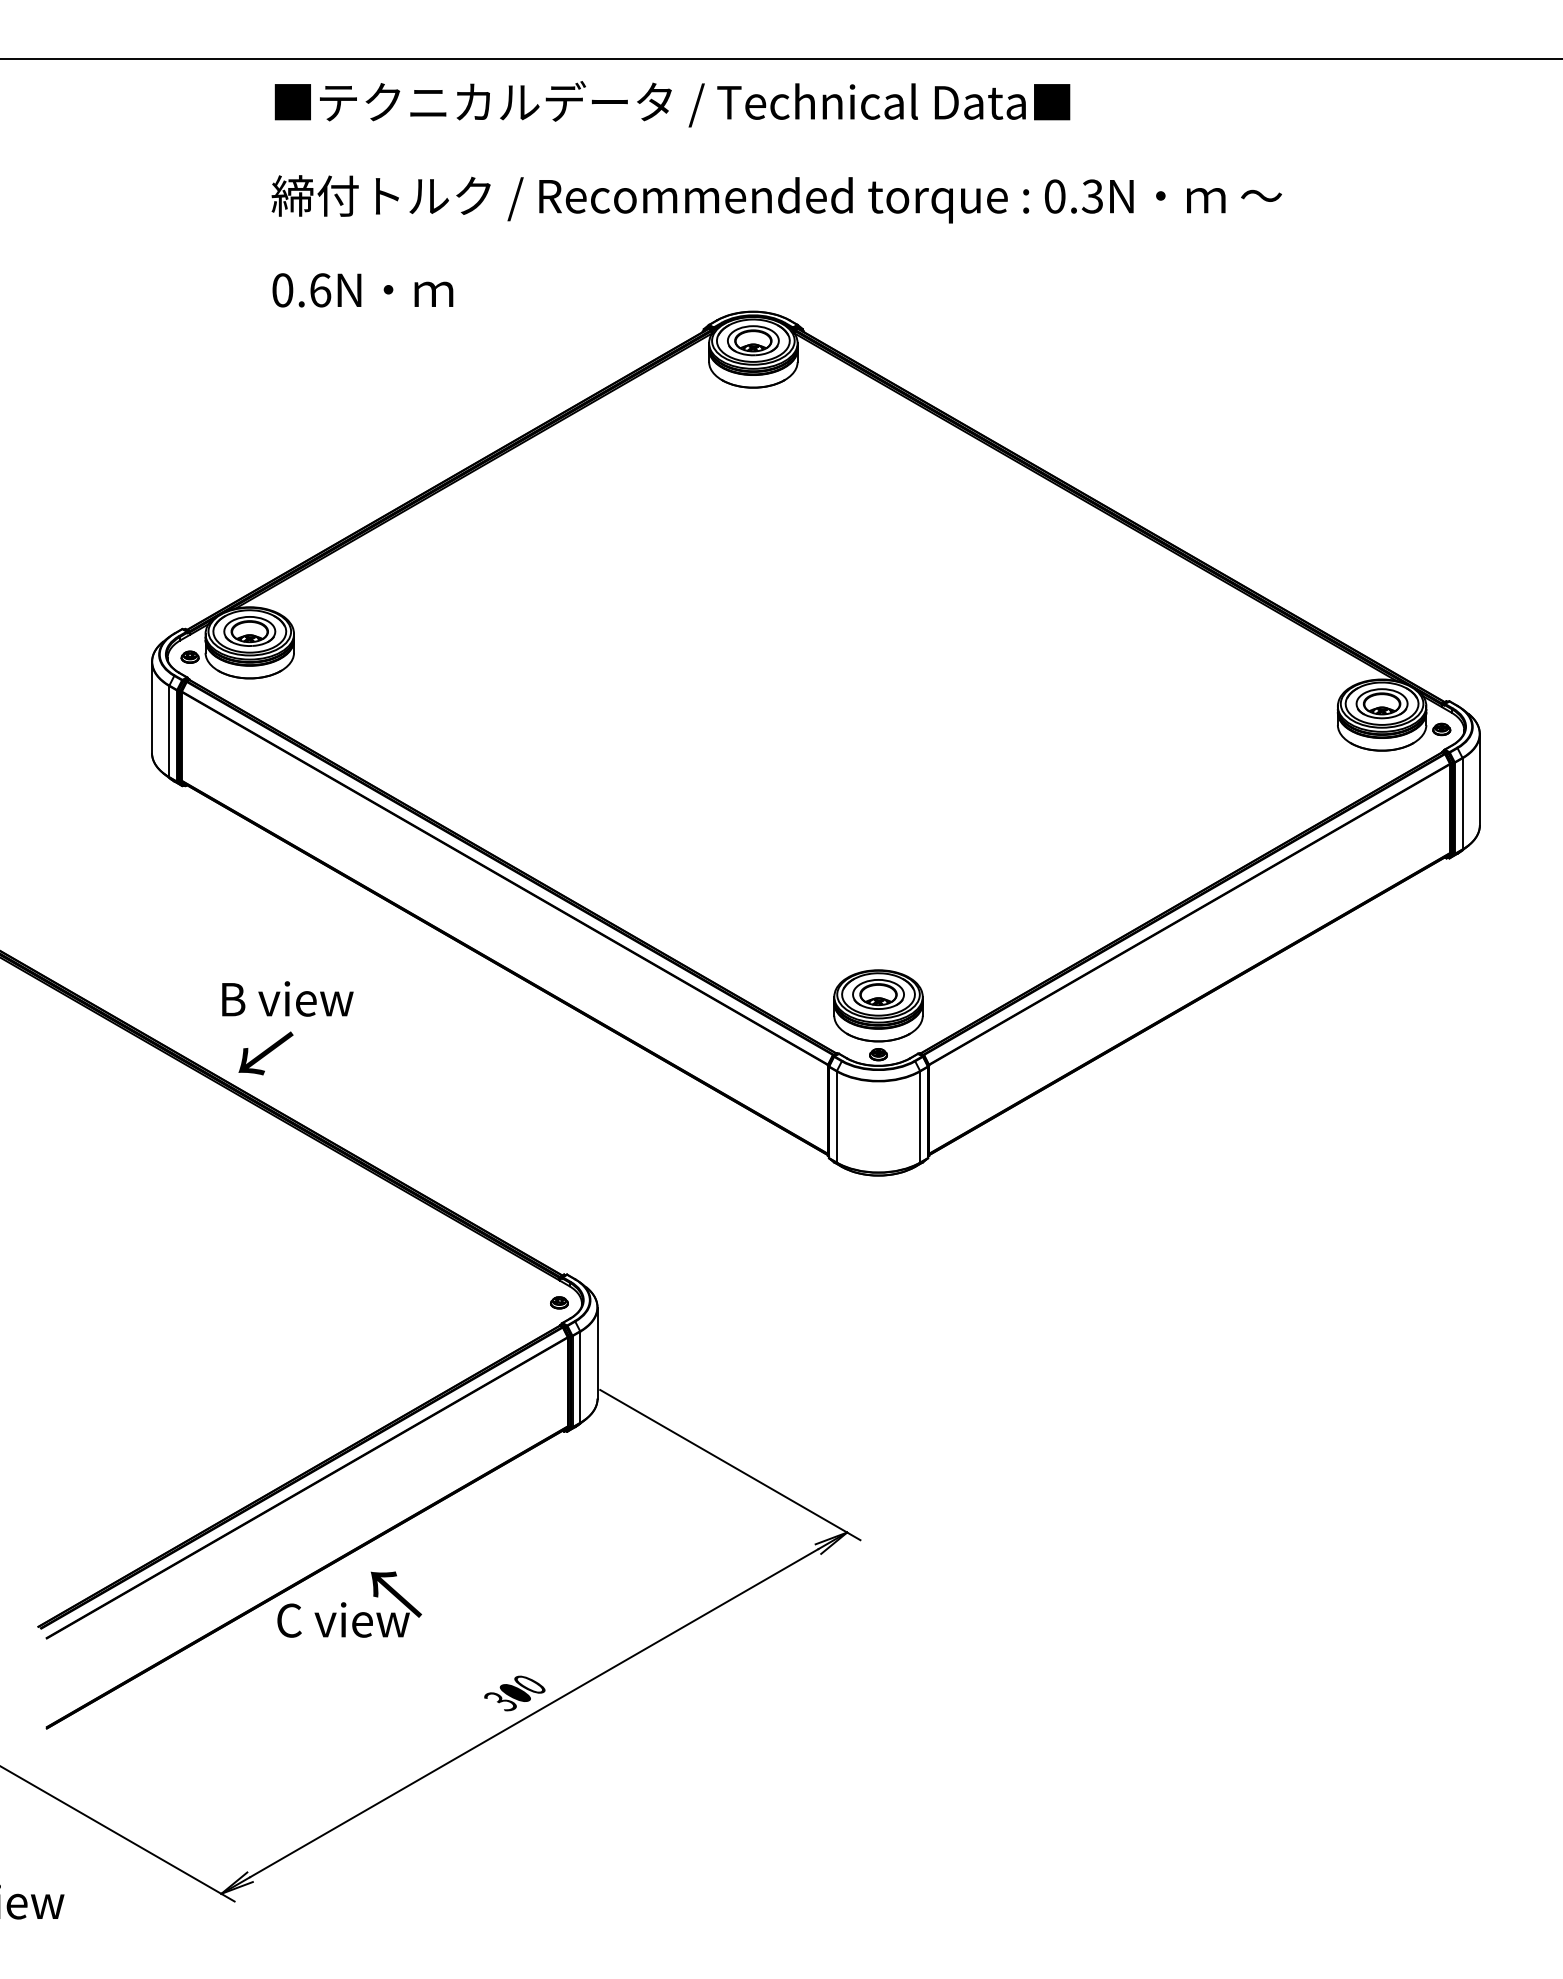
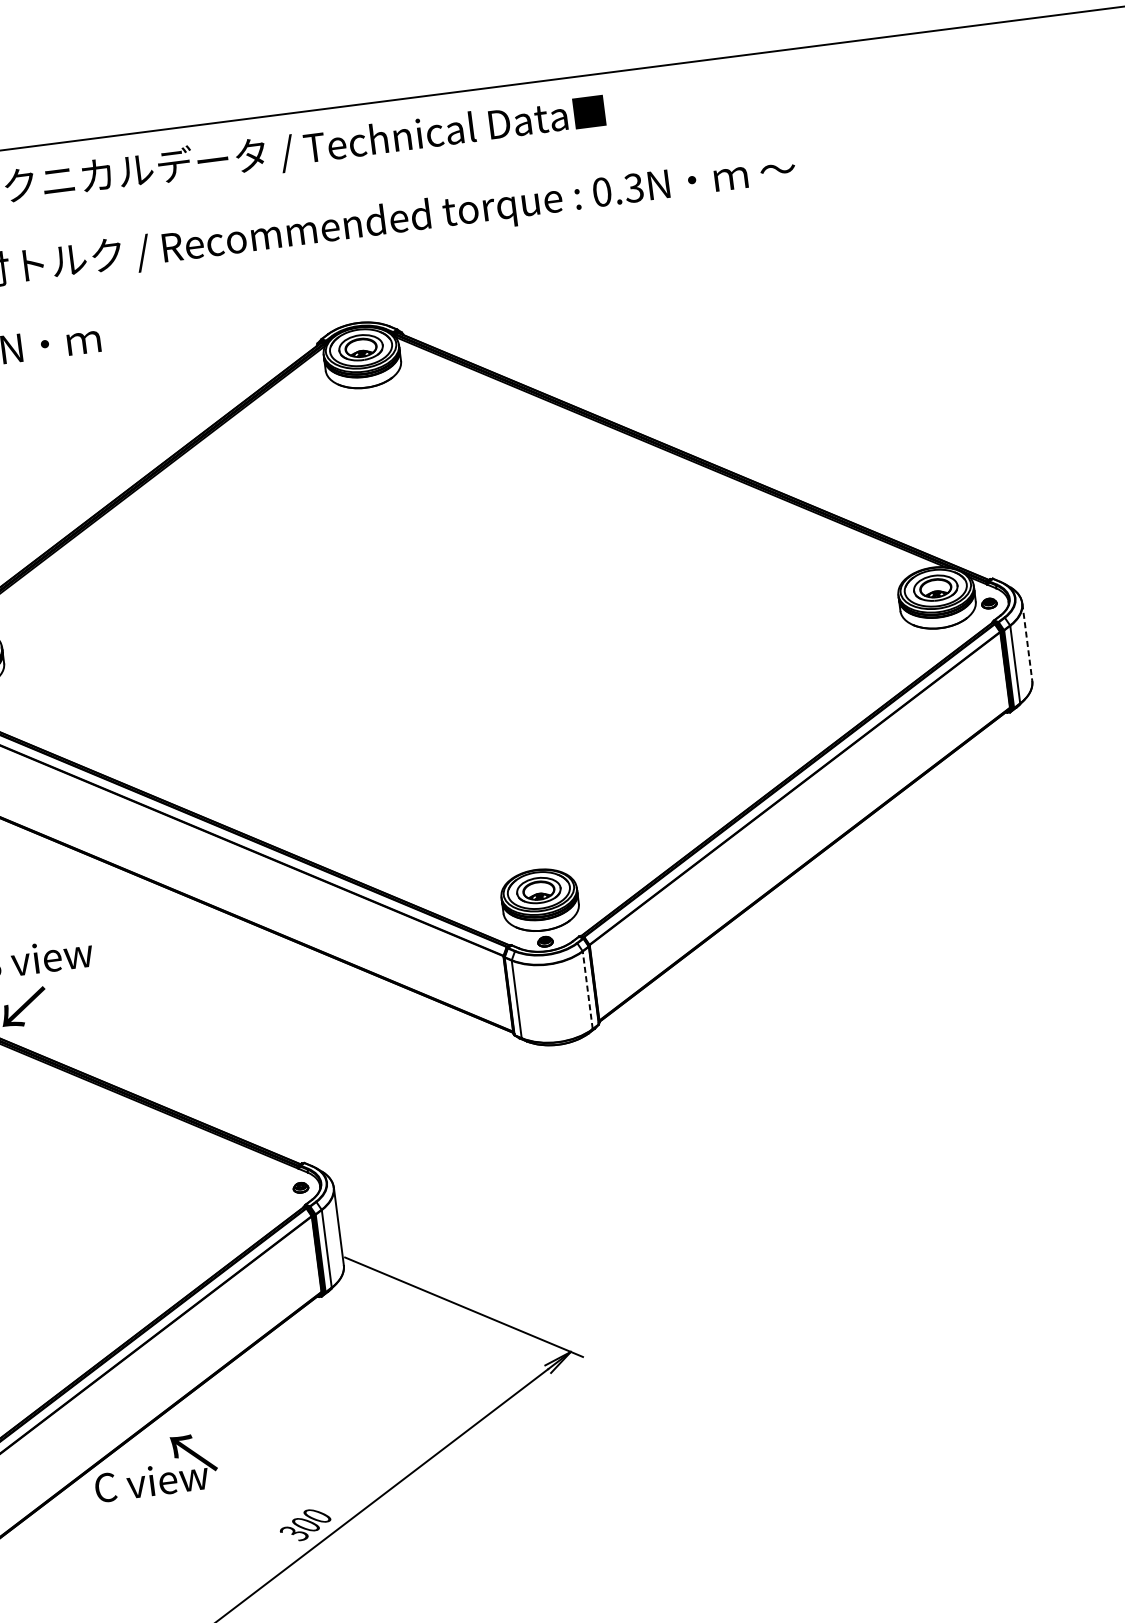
line: (1479, 779) -> (1026, 642), solid -> dashed
line: (920, 1117) -> (588, 990), solid -> dashed

